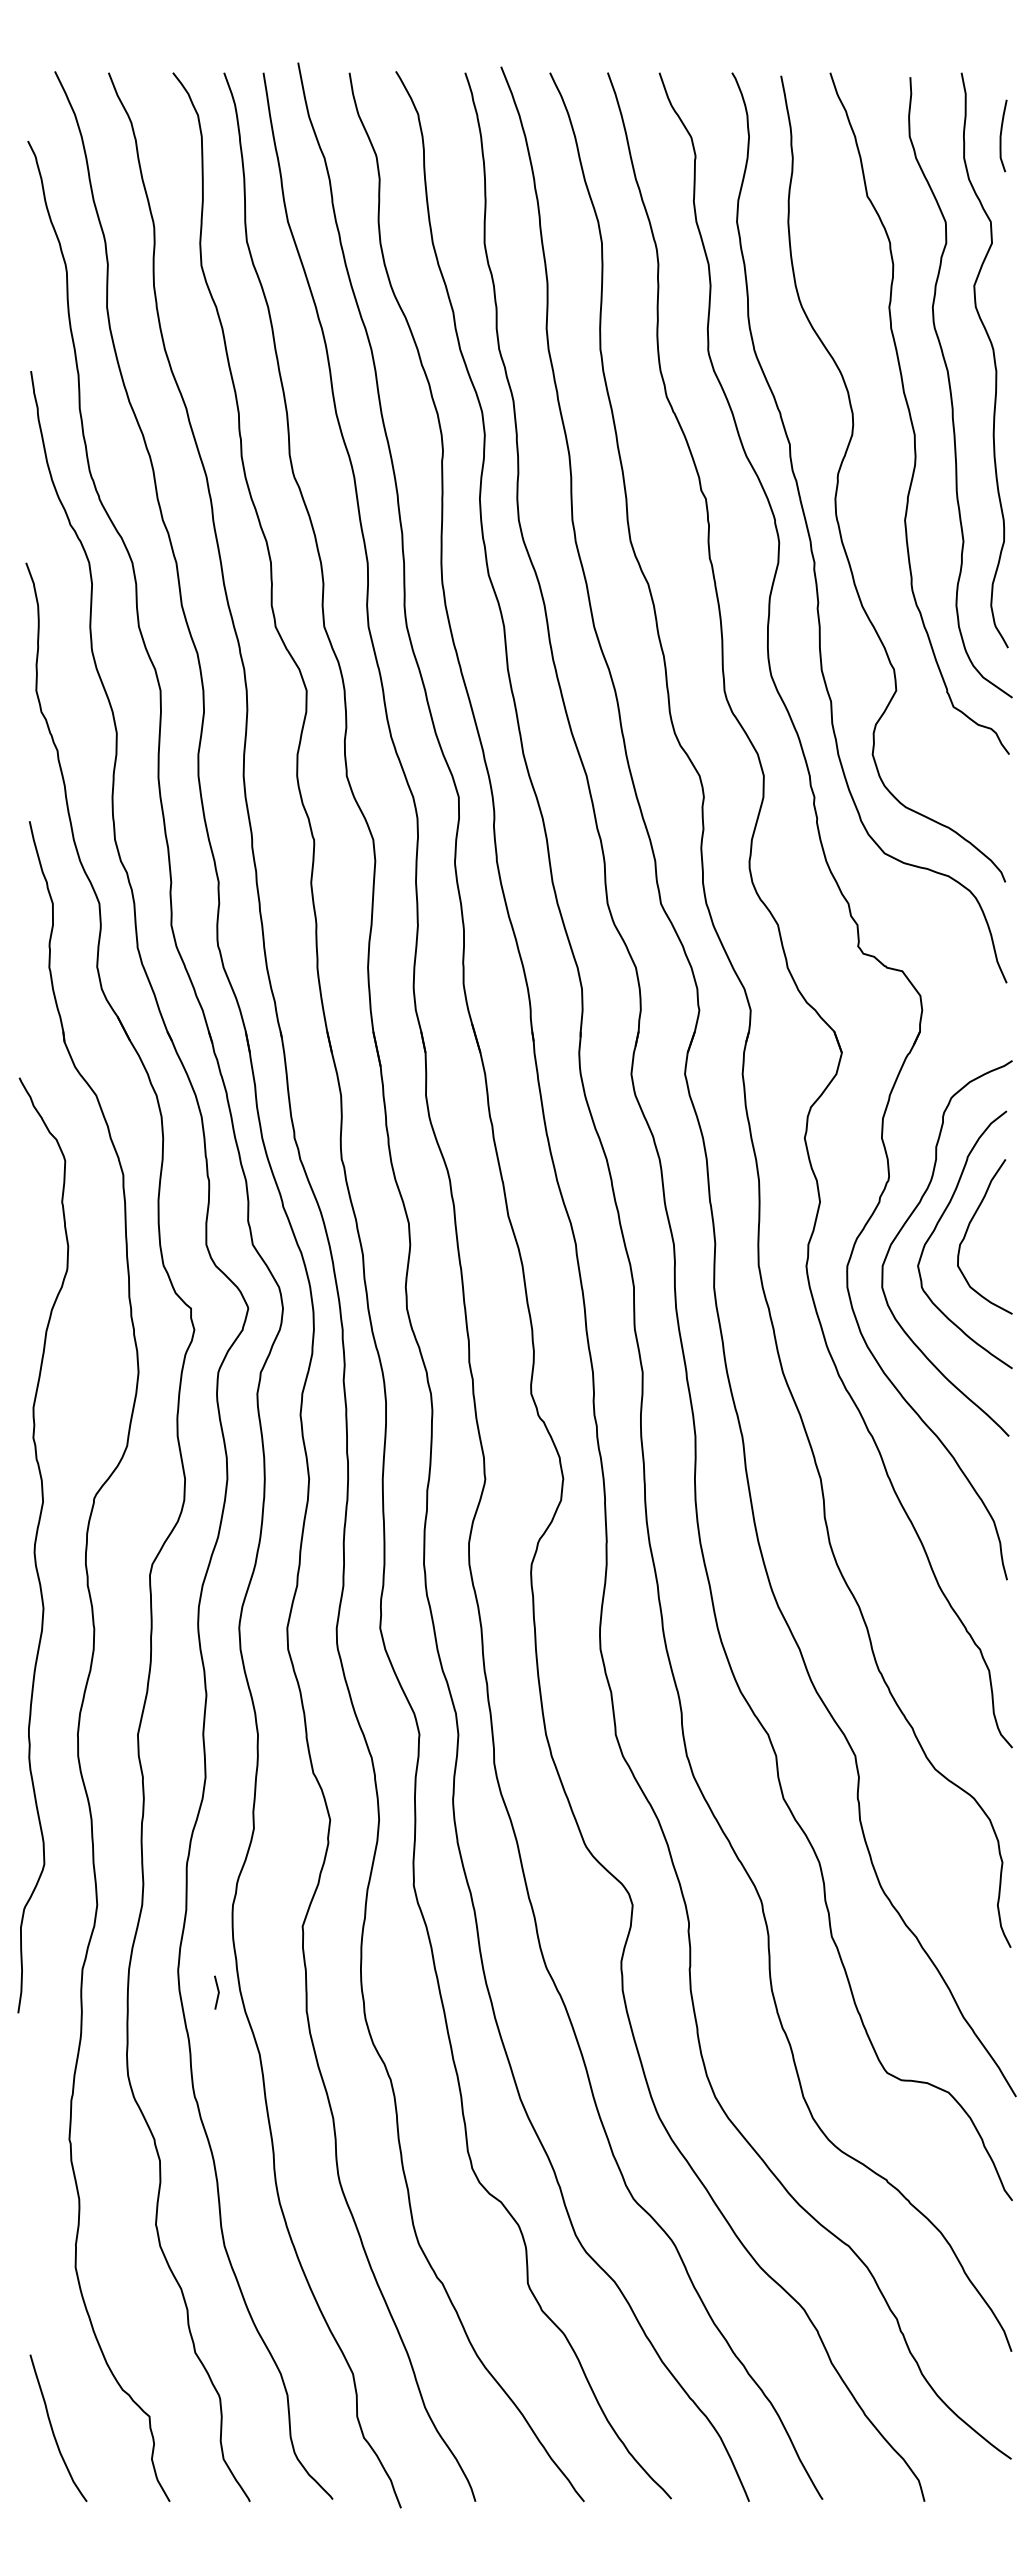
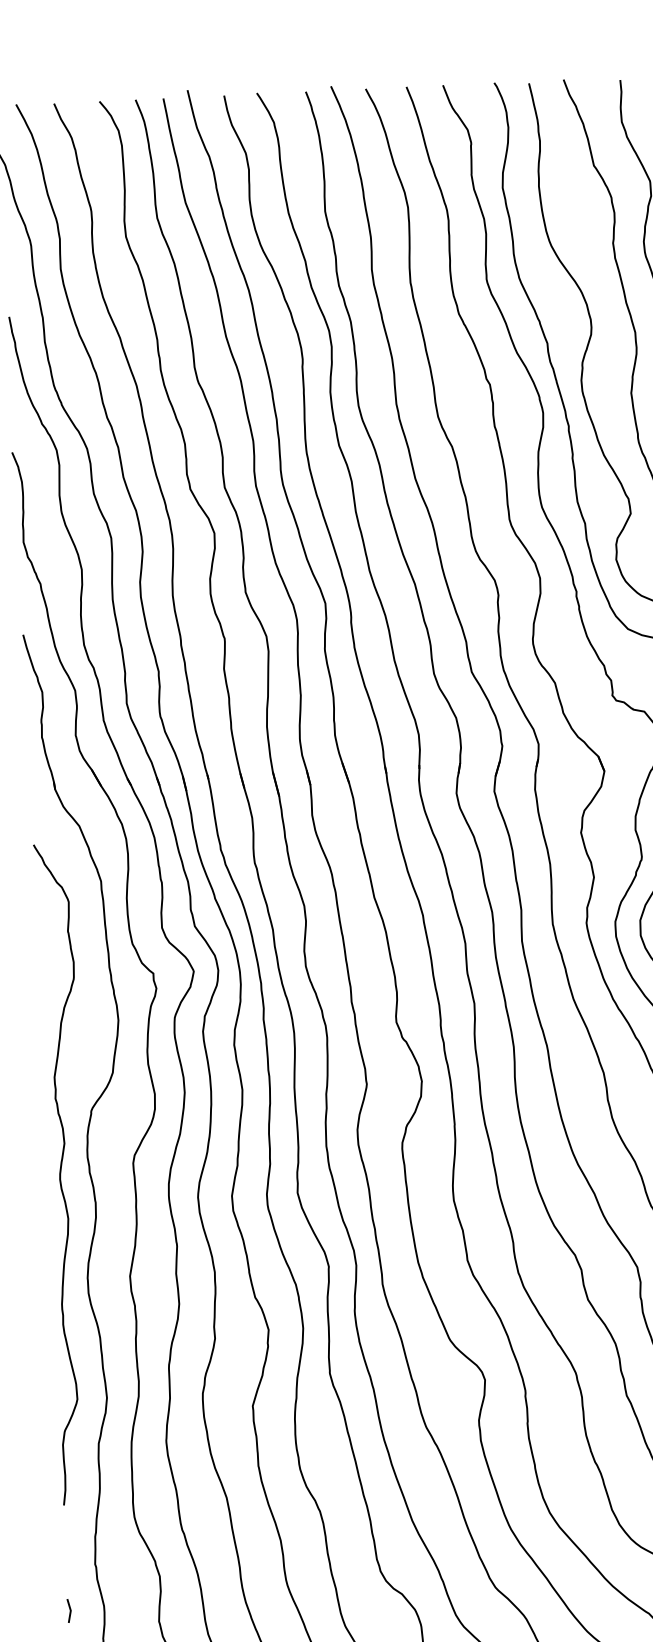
curve: (36, 1543) -> (61, 1173), moved
line: (217, 1991) -> (69, 1610), moved

